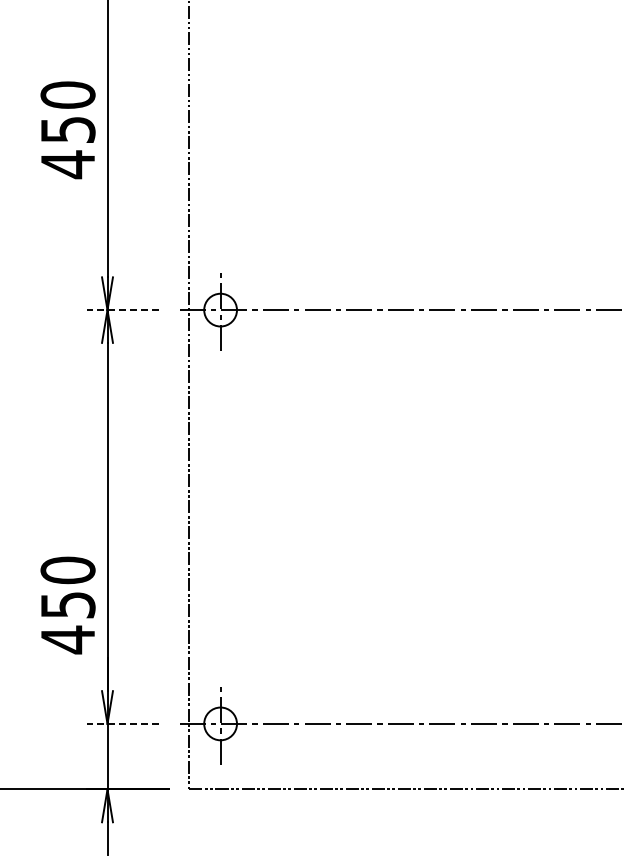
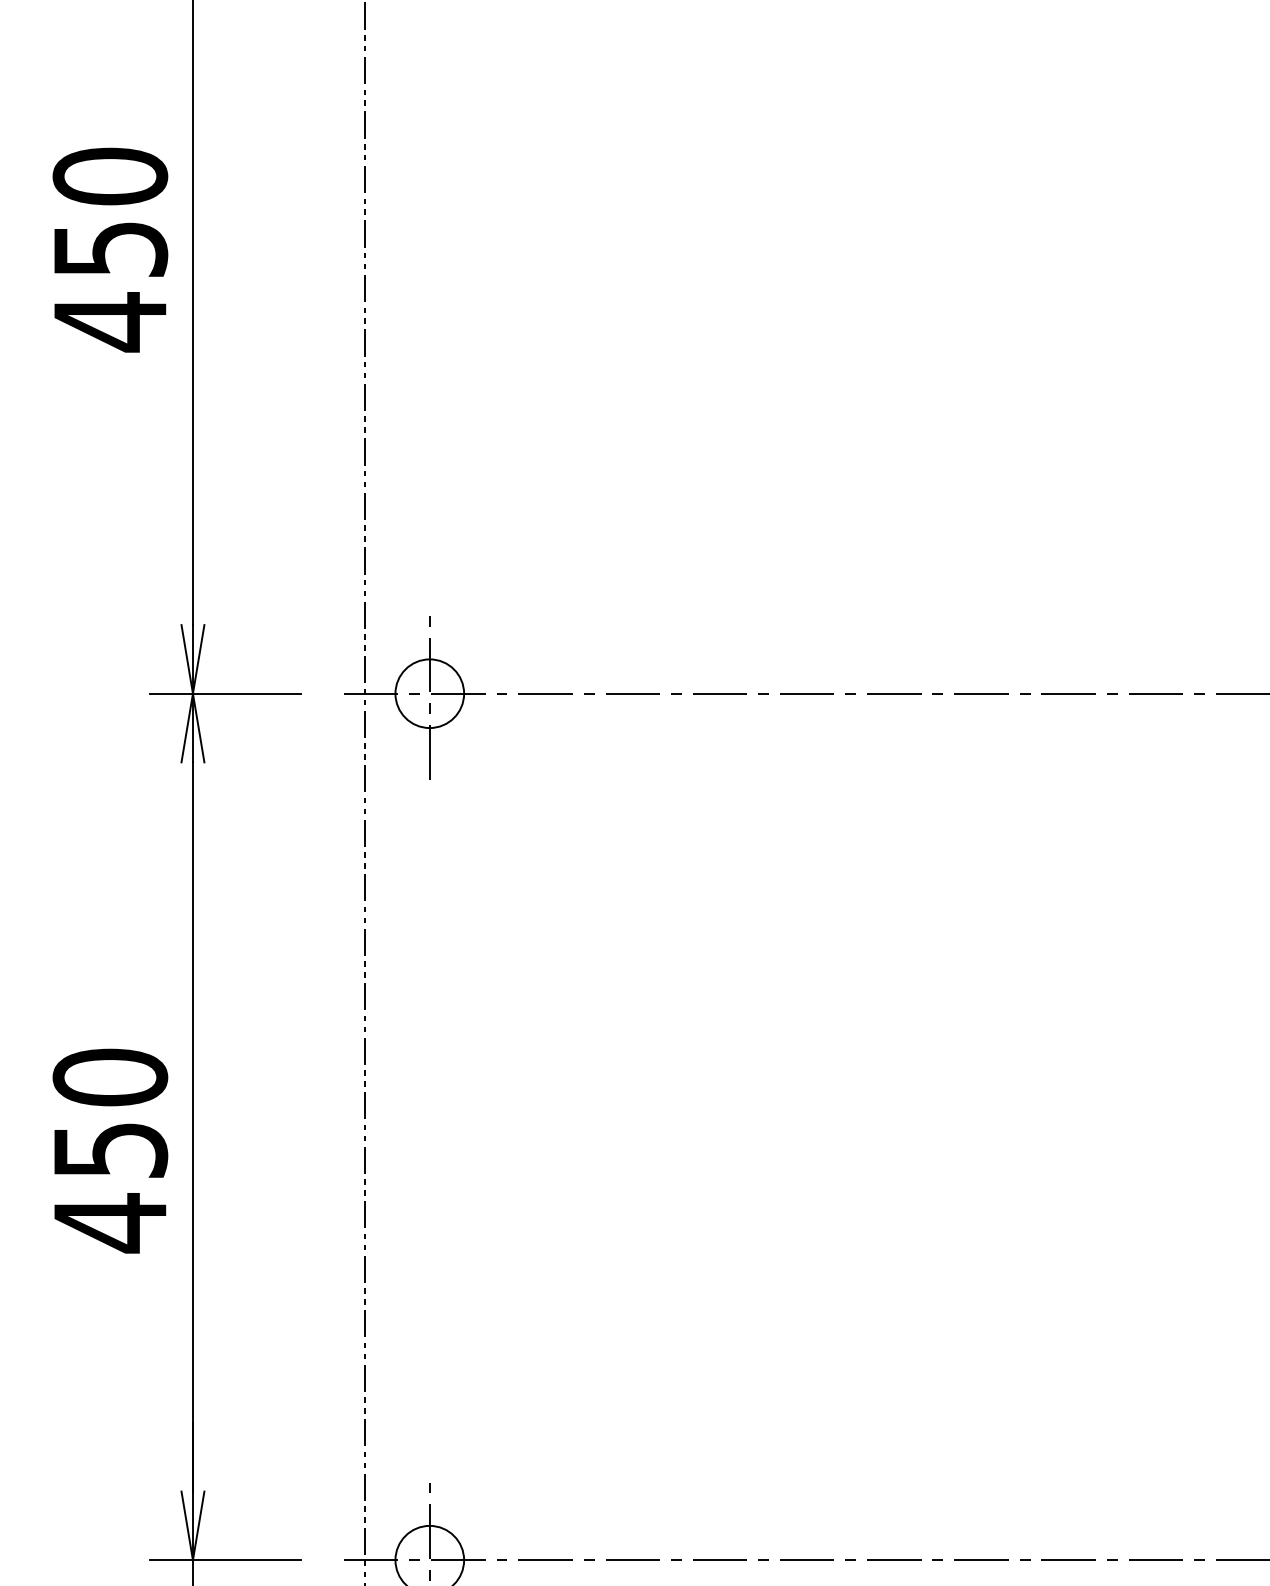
text: (67, 130) -> (109, 250), moved
line: (122, 310) -> (224, 694), dashed -> solid
text: (67, 605) -> (109, 1150), moved
line: (122, 723) -> (224, 1559), dashed -> solid

